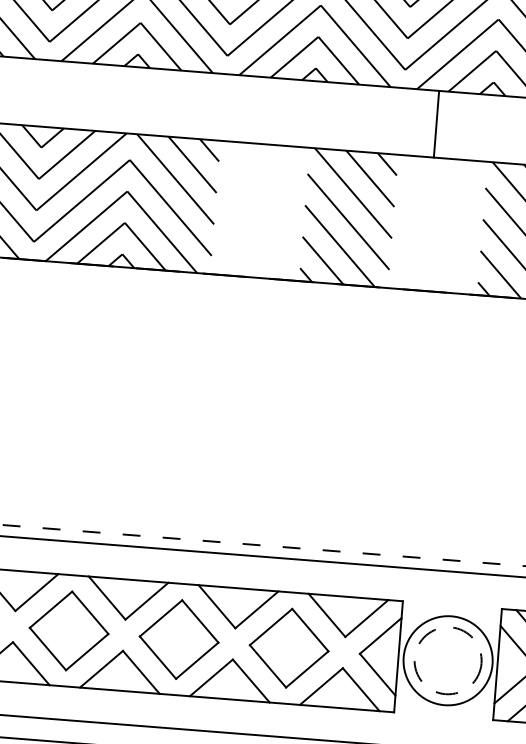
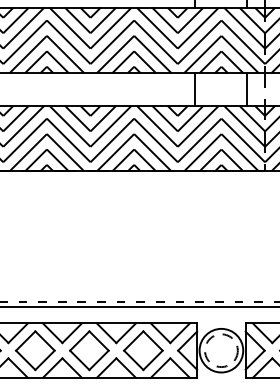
hatch: (260, 211) -> (112, 138), added
hatch: (437, 224) -> (199, 138), added

